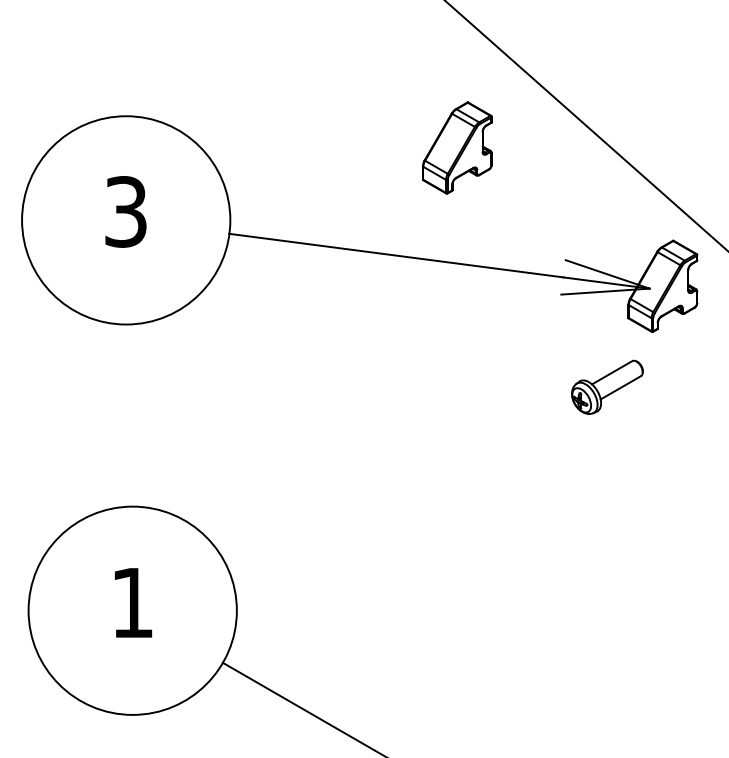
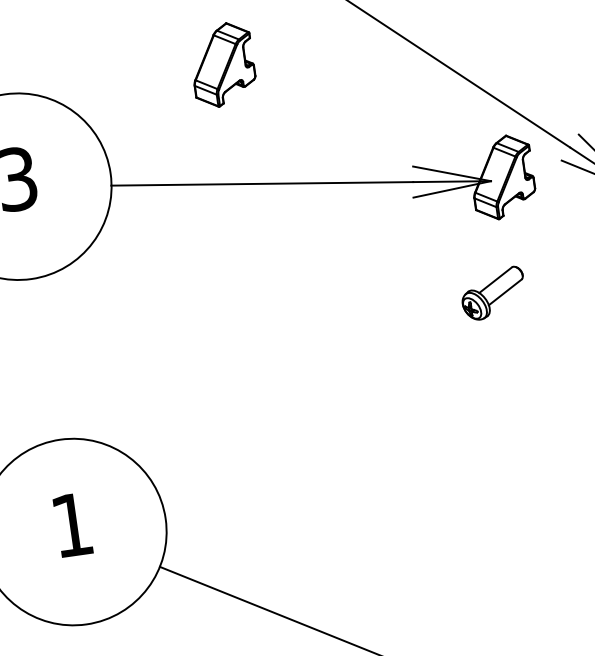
part: (457, 147) -> (222, 64), moved
part: (607, 386) -> (493, 292), moved

